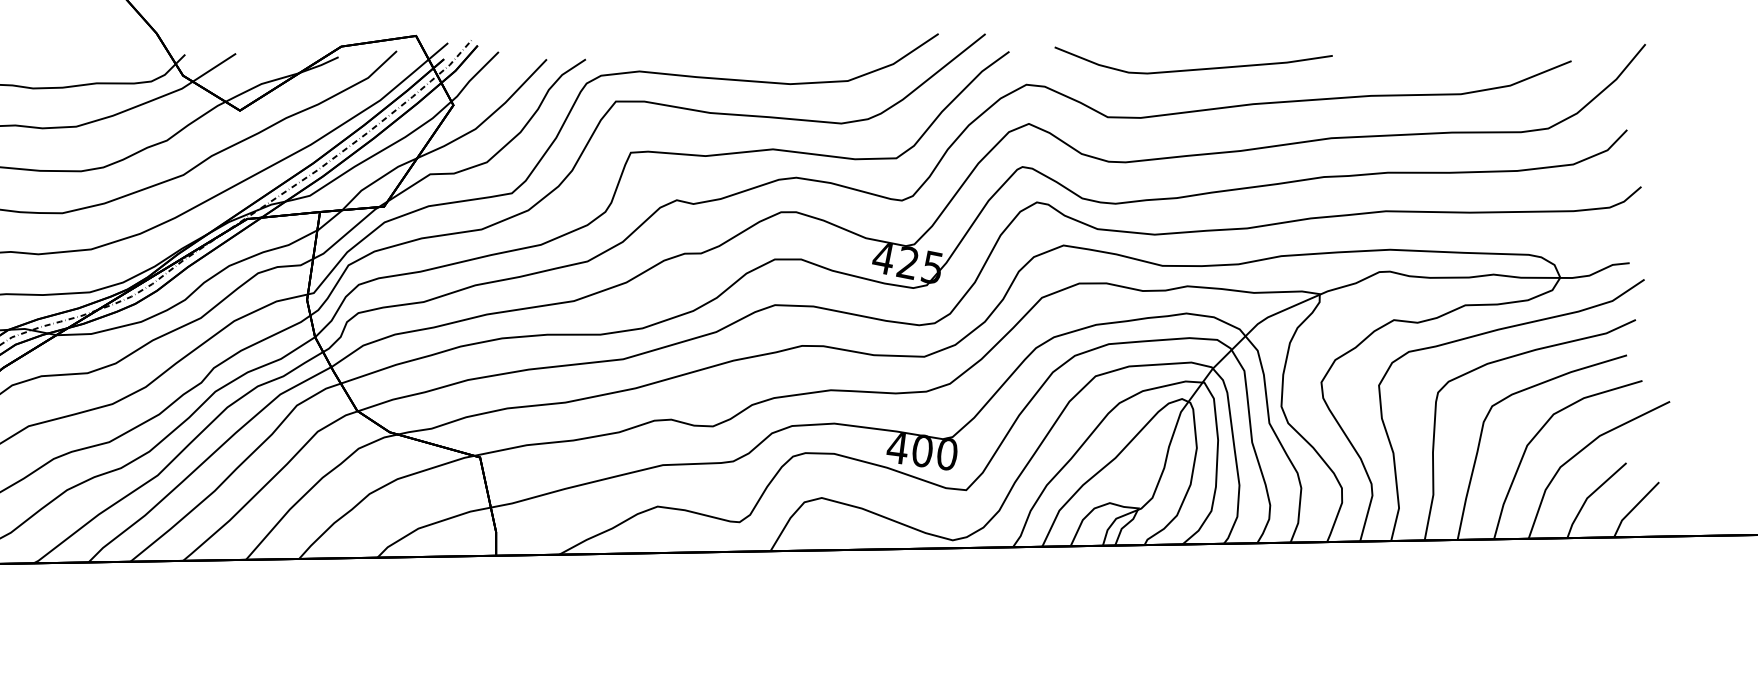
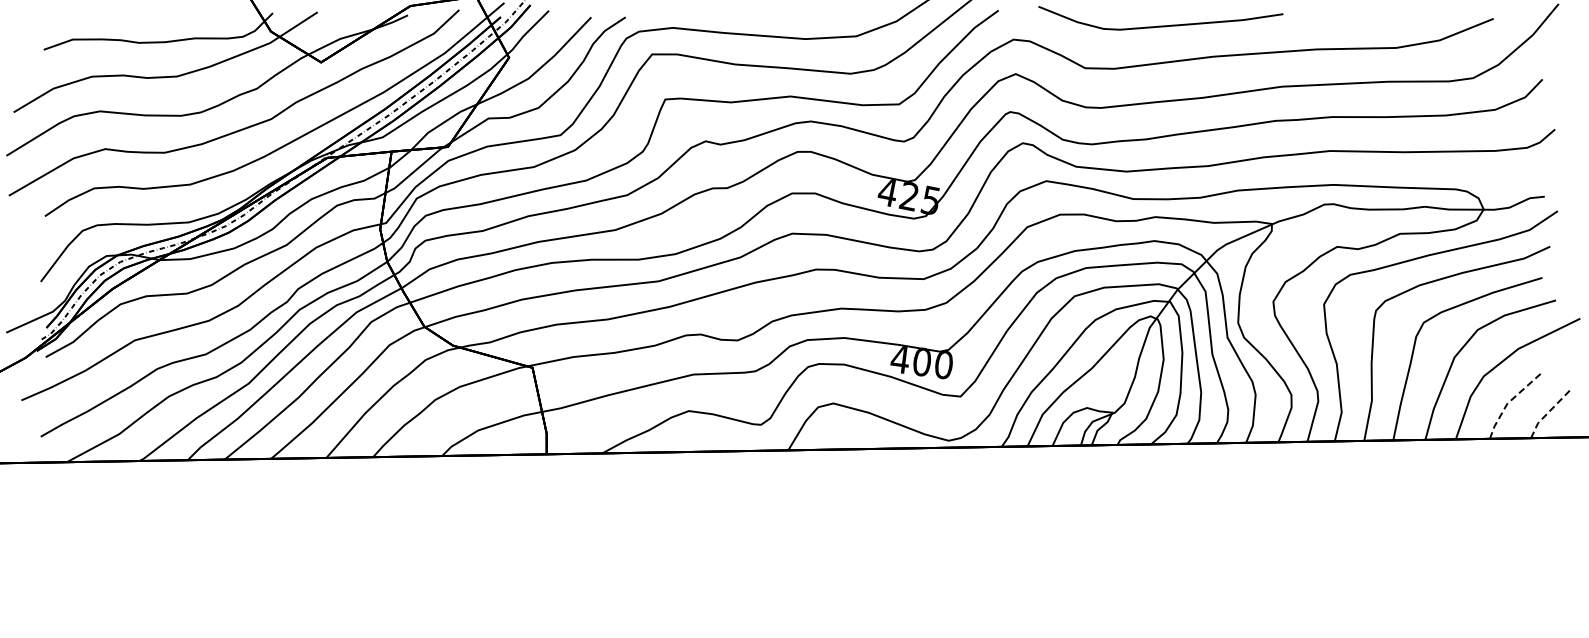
line: (1589, 495) -> (1509, 401), solid -> dashed
line: (1633, 508) -> (1548, 412), solid -> dashed

